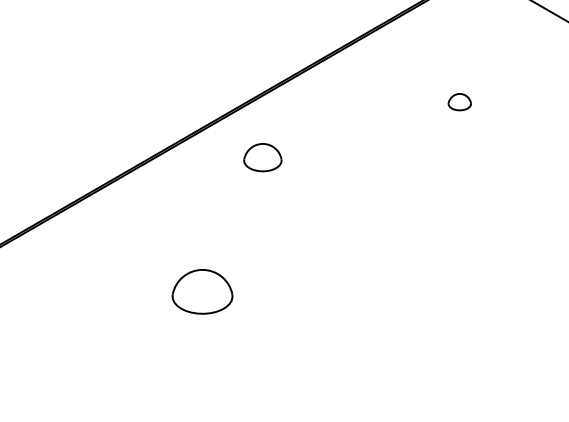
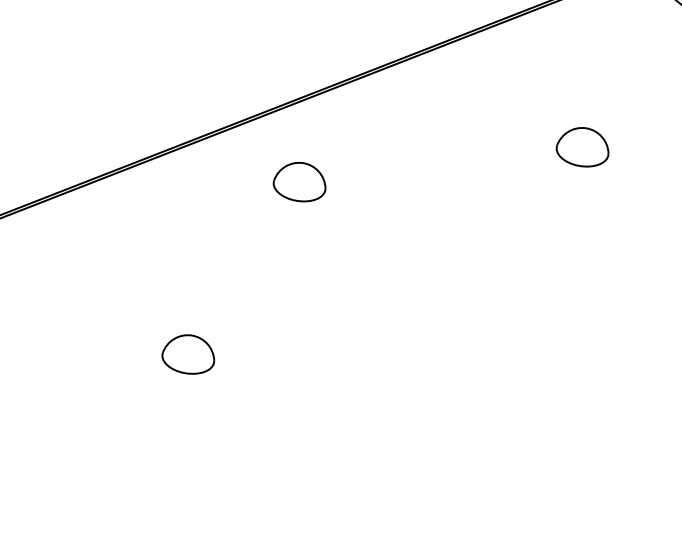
part: (459, 101) -> (583, 146), size x1.67
part: (202, 291) -> (188, 353), size x0.62

